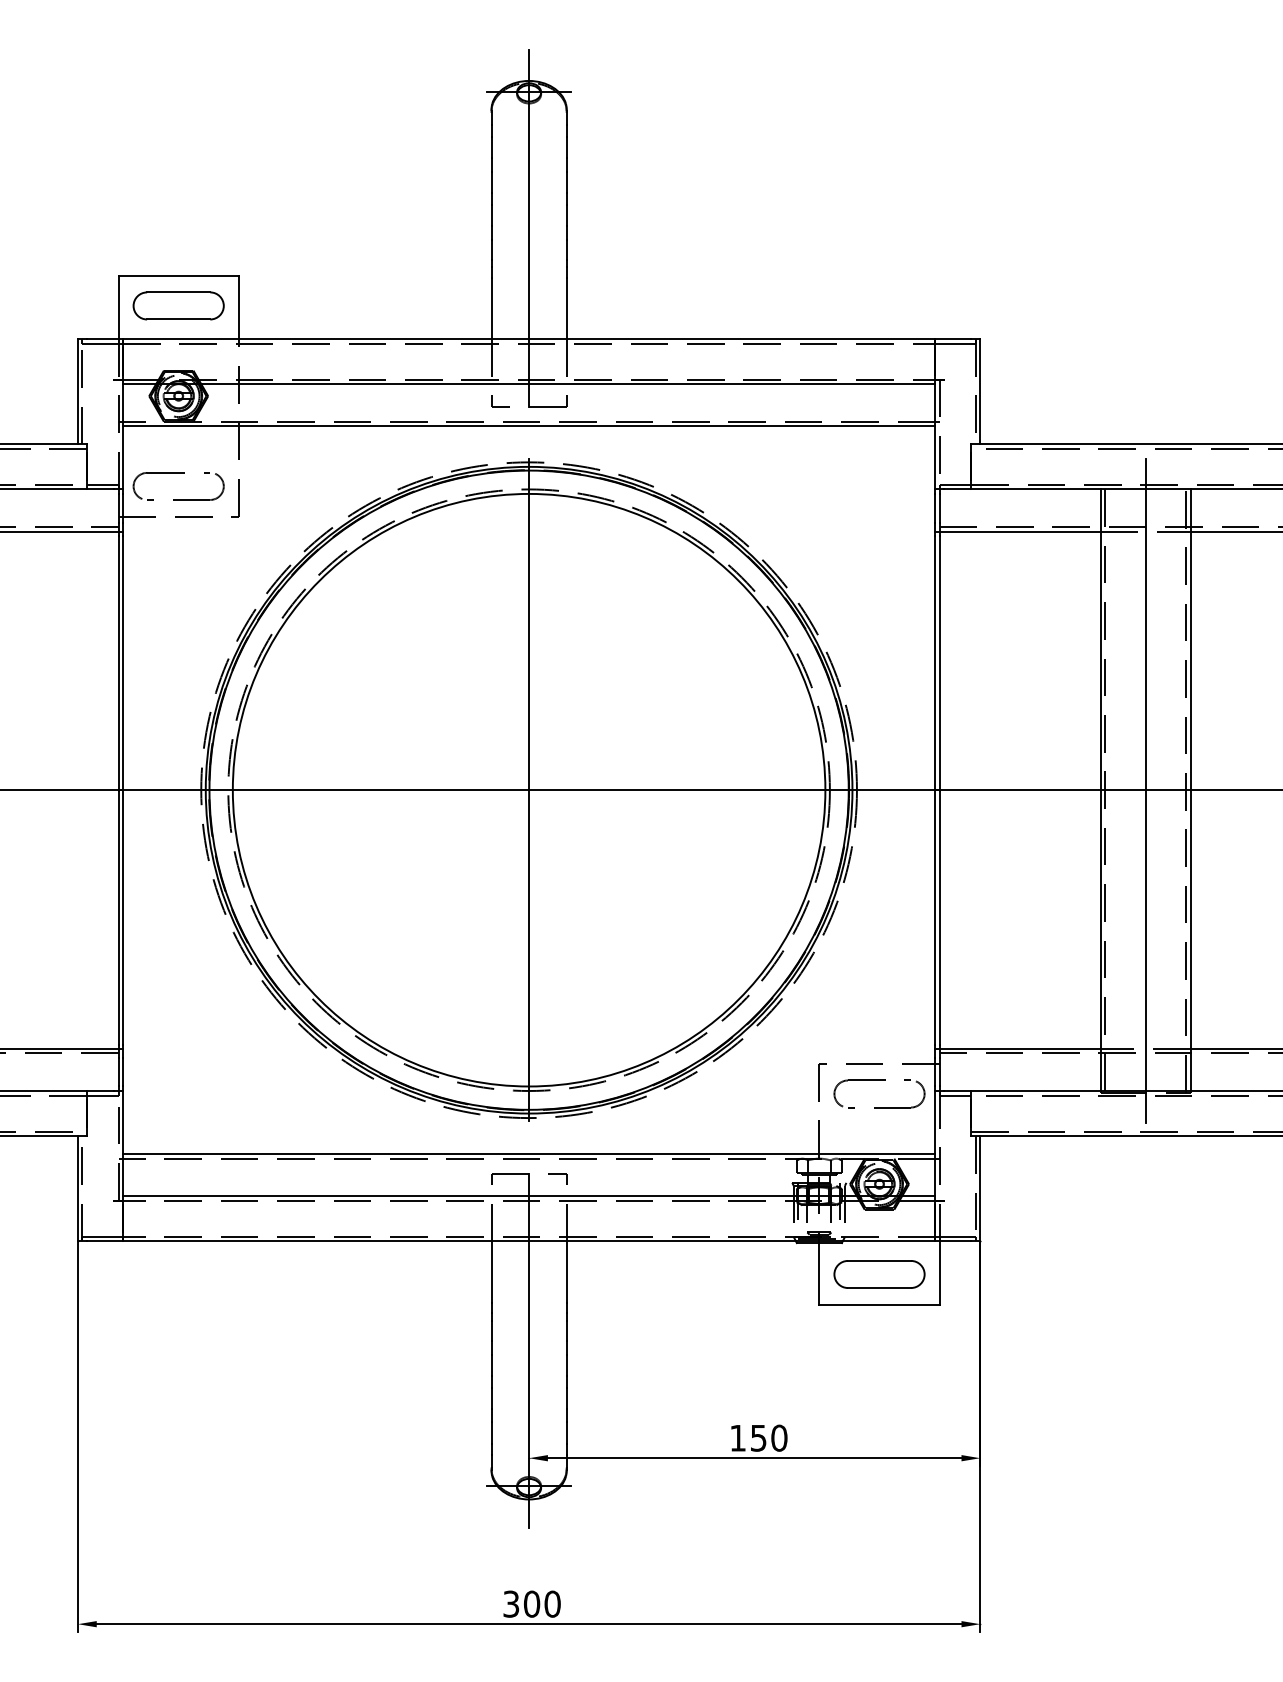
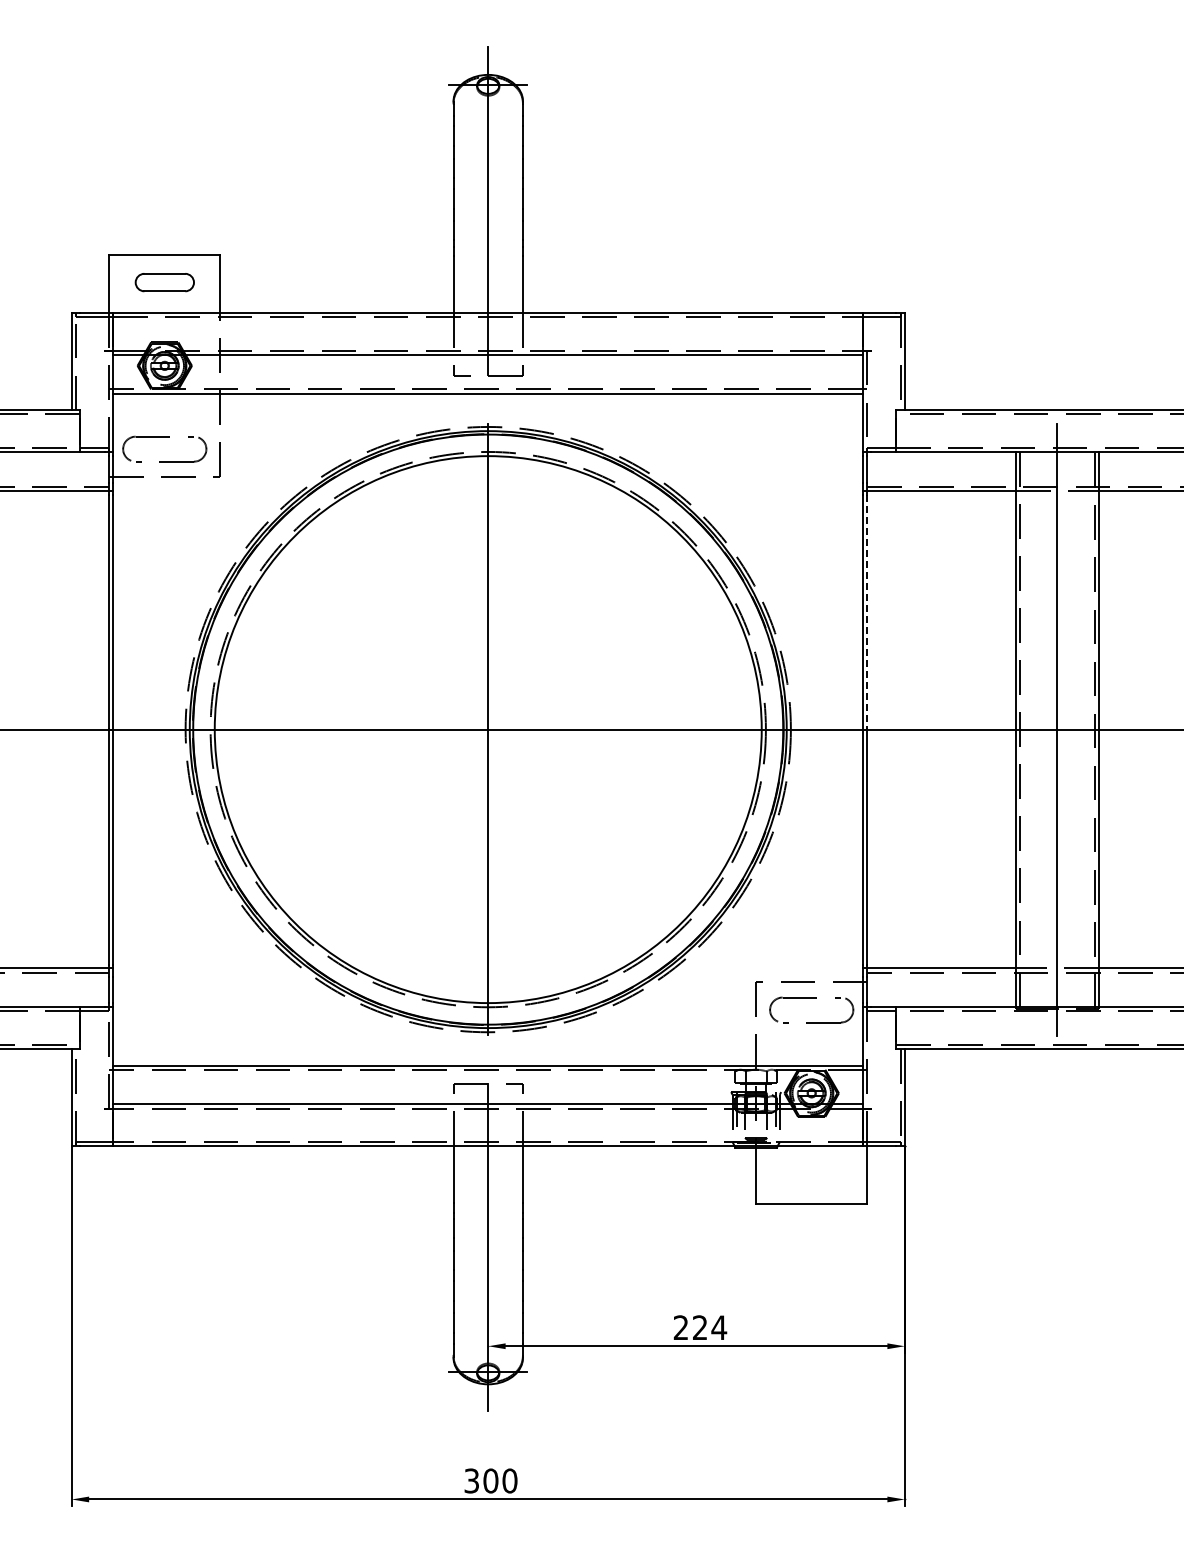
part: (178, 305) -> (164, 282), size x0.7
line: (939, 663) -> (867, 612), solid -> dashed
part: (879, 1274) -> (811, 1176), removed
text: (759, 1437) -> (700, 1327), 150 -> 224

